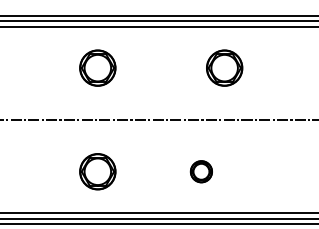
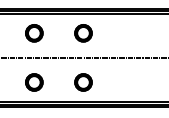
circle: (224, 68) -> (83, 33), moved
circle: (201, 171) -> (83, 82), size x1.67

